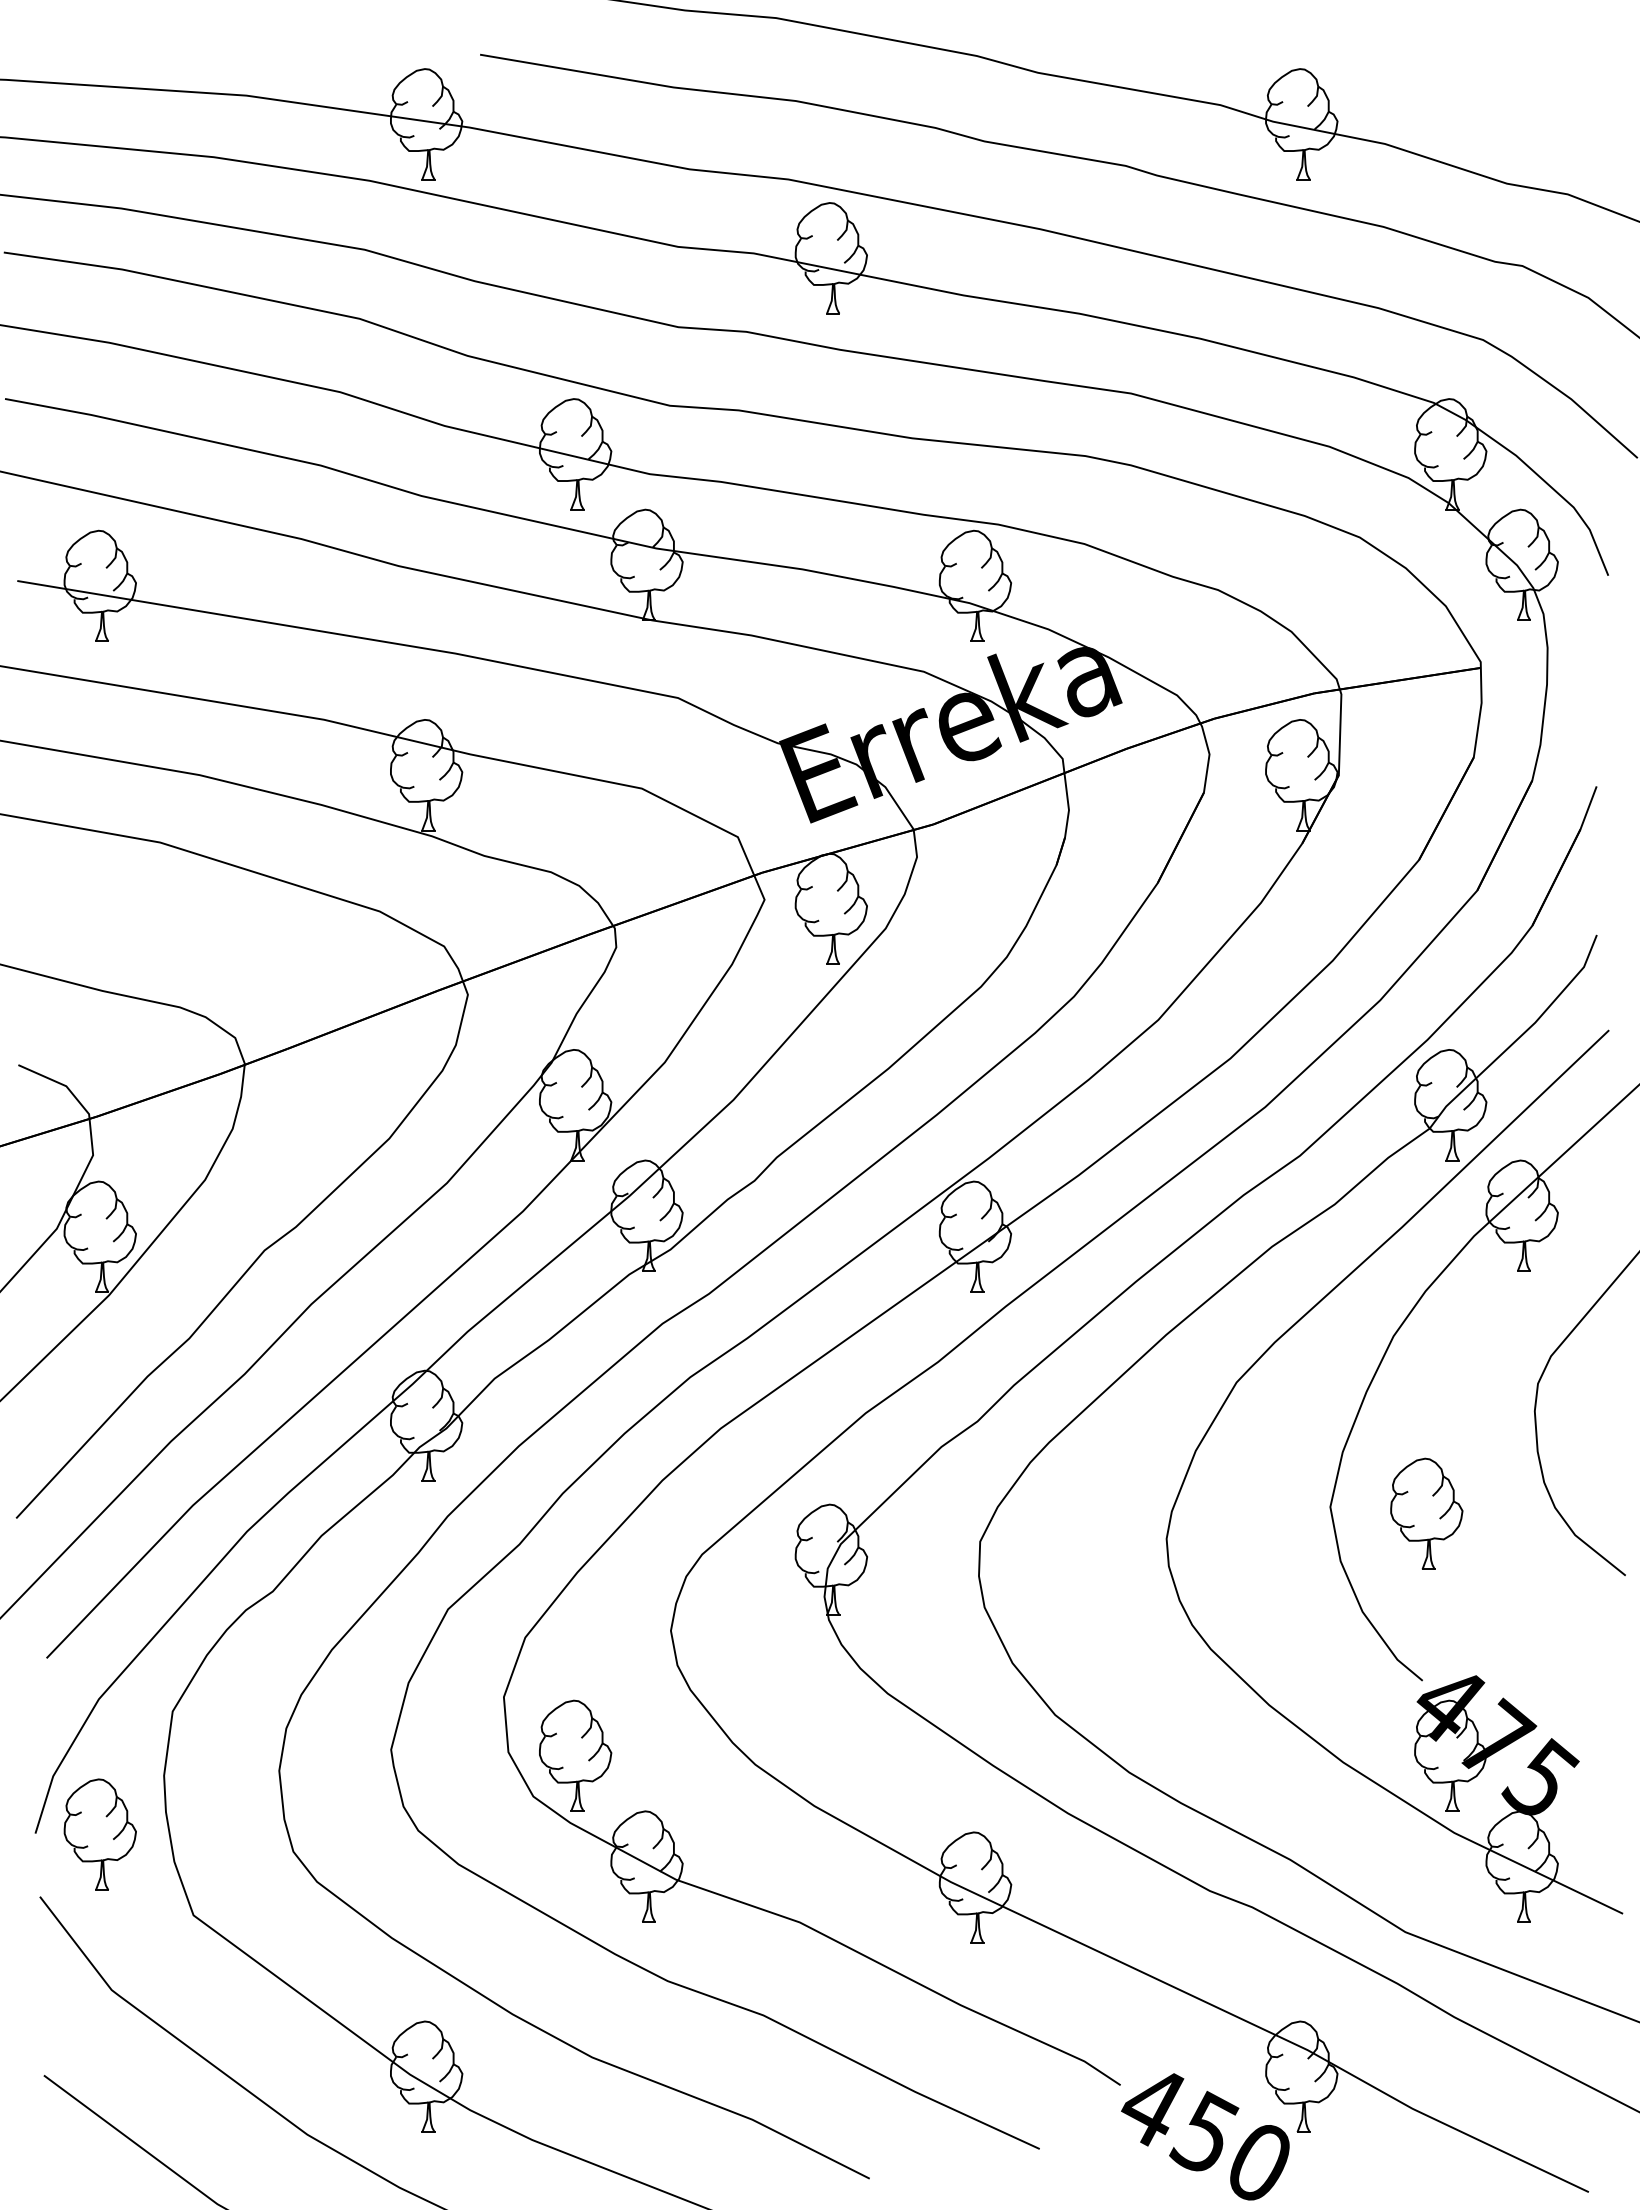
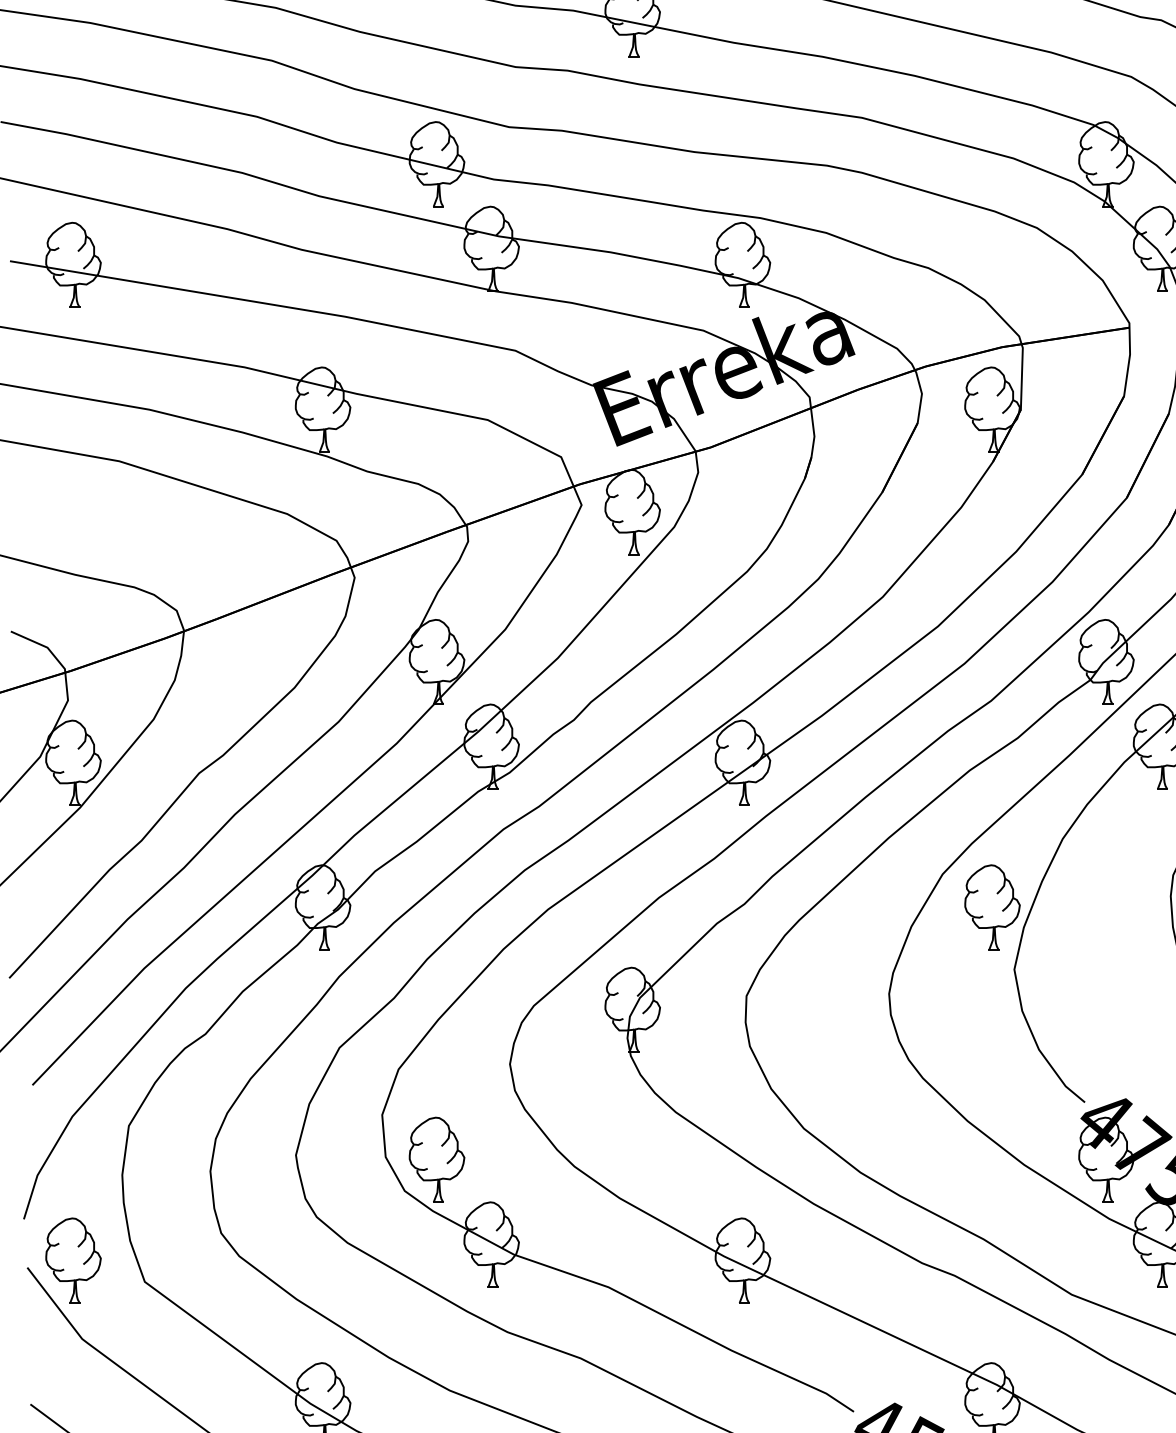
part: (1426, 1513) -> (992, 907), moved
part: (99, 1834) -> (72, 1260), moved

